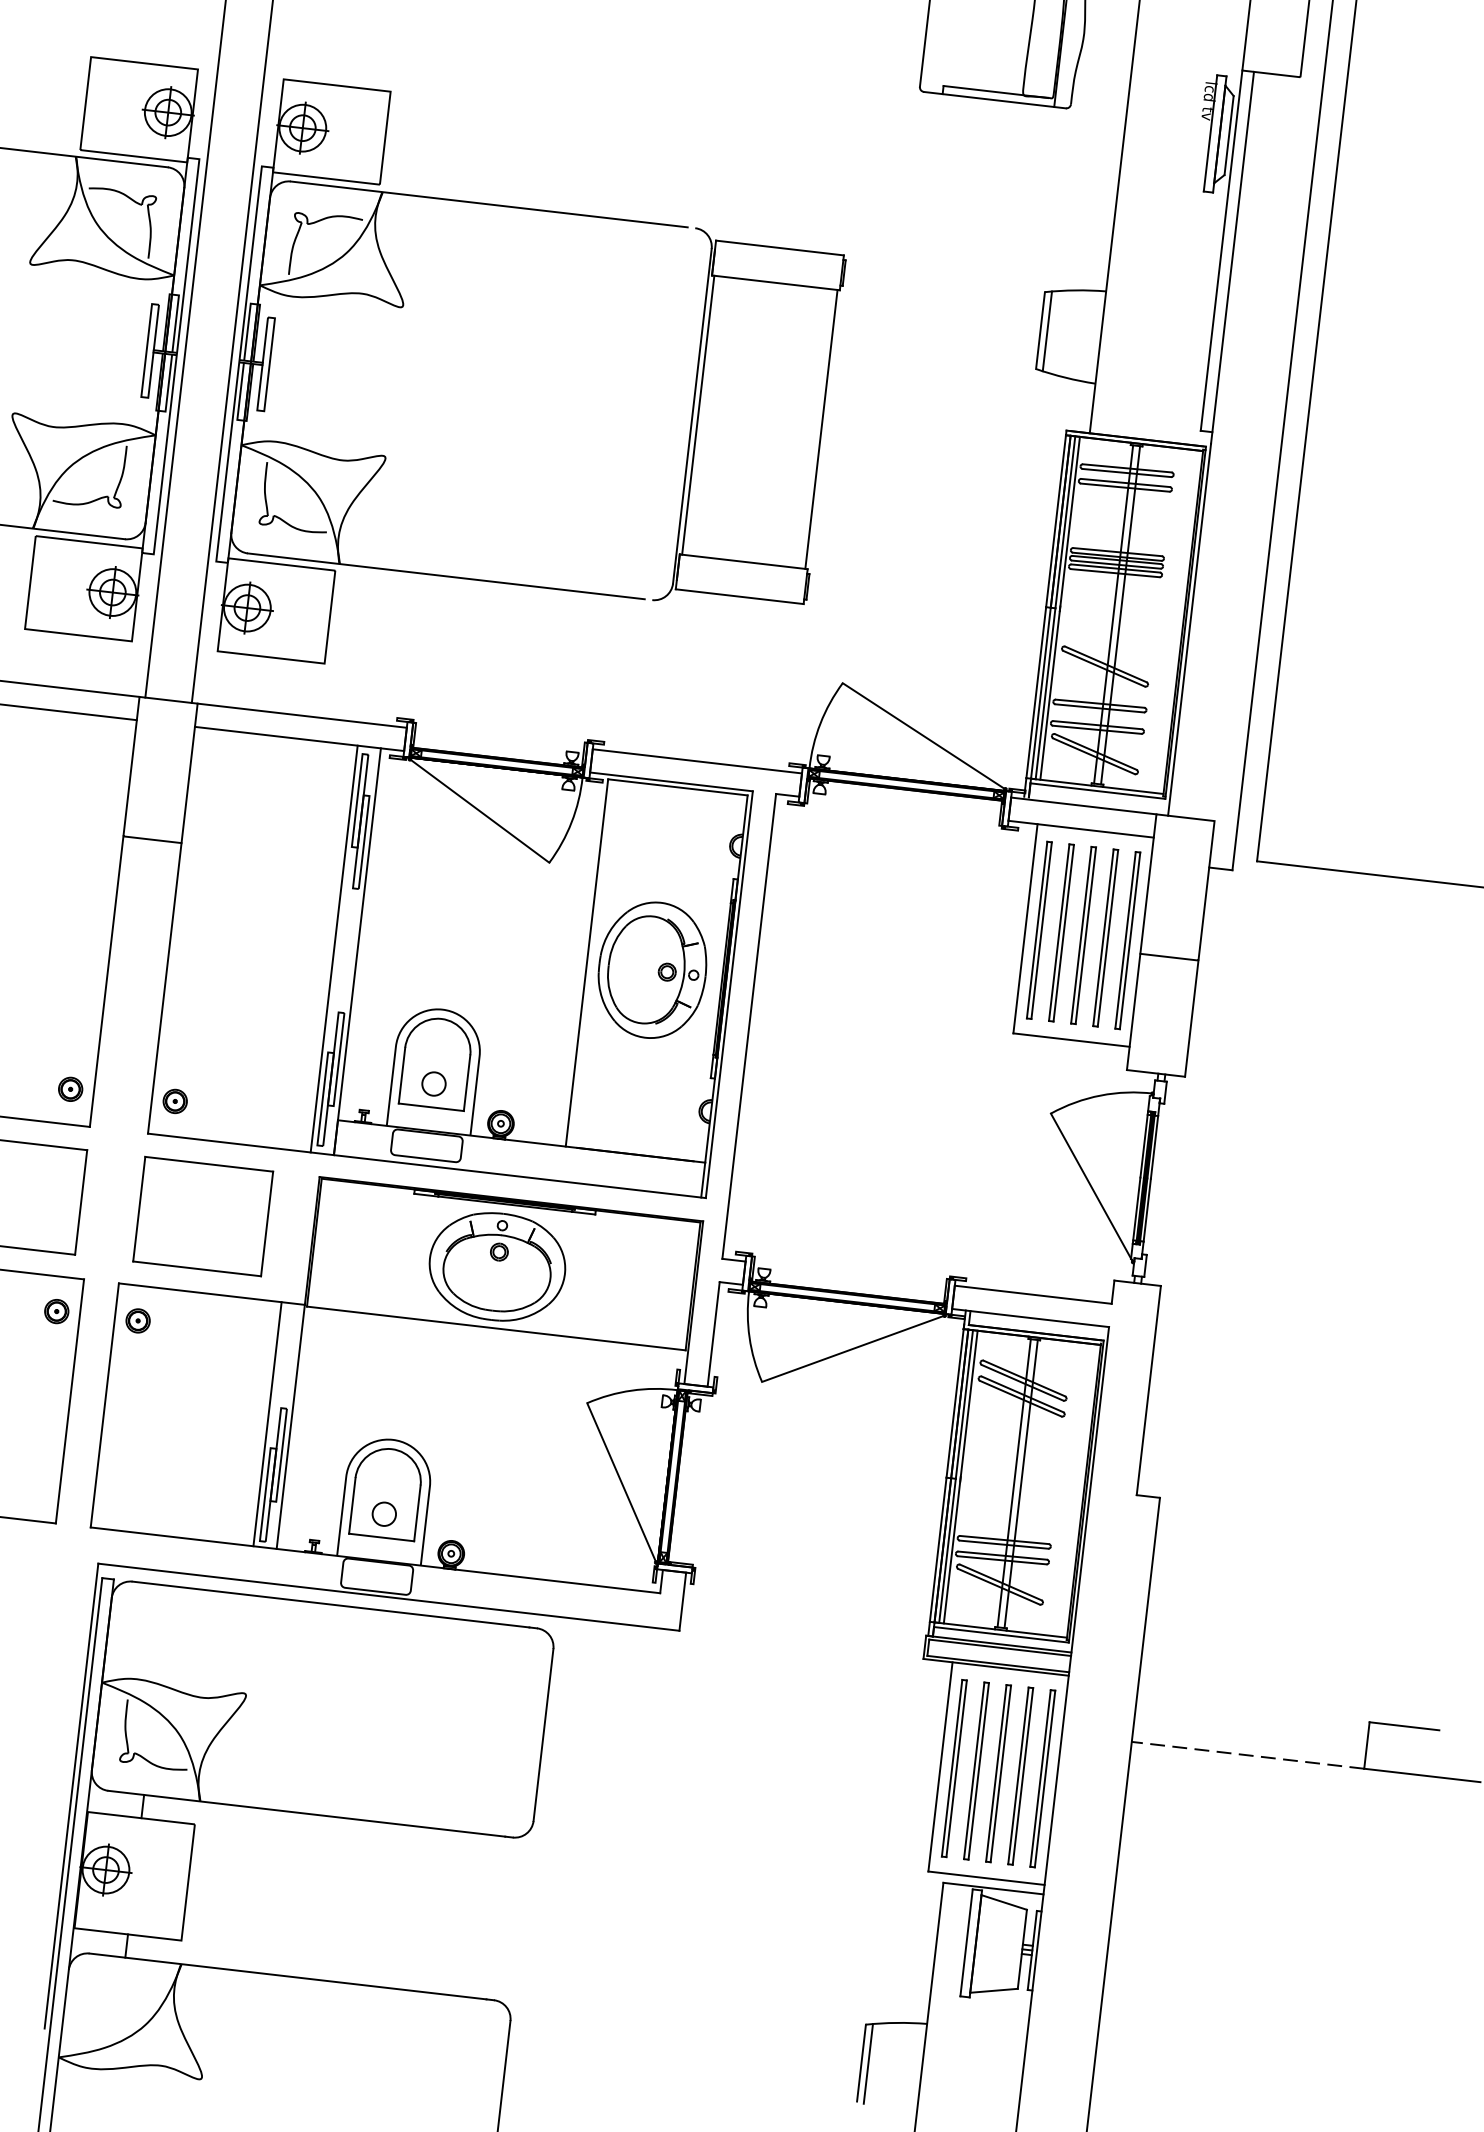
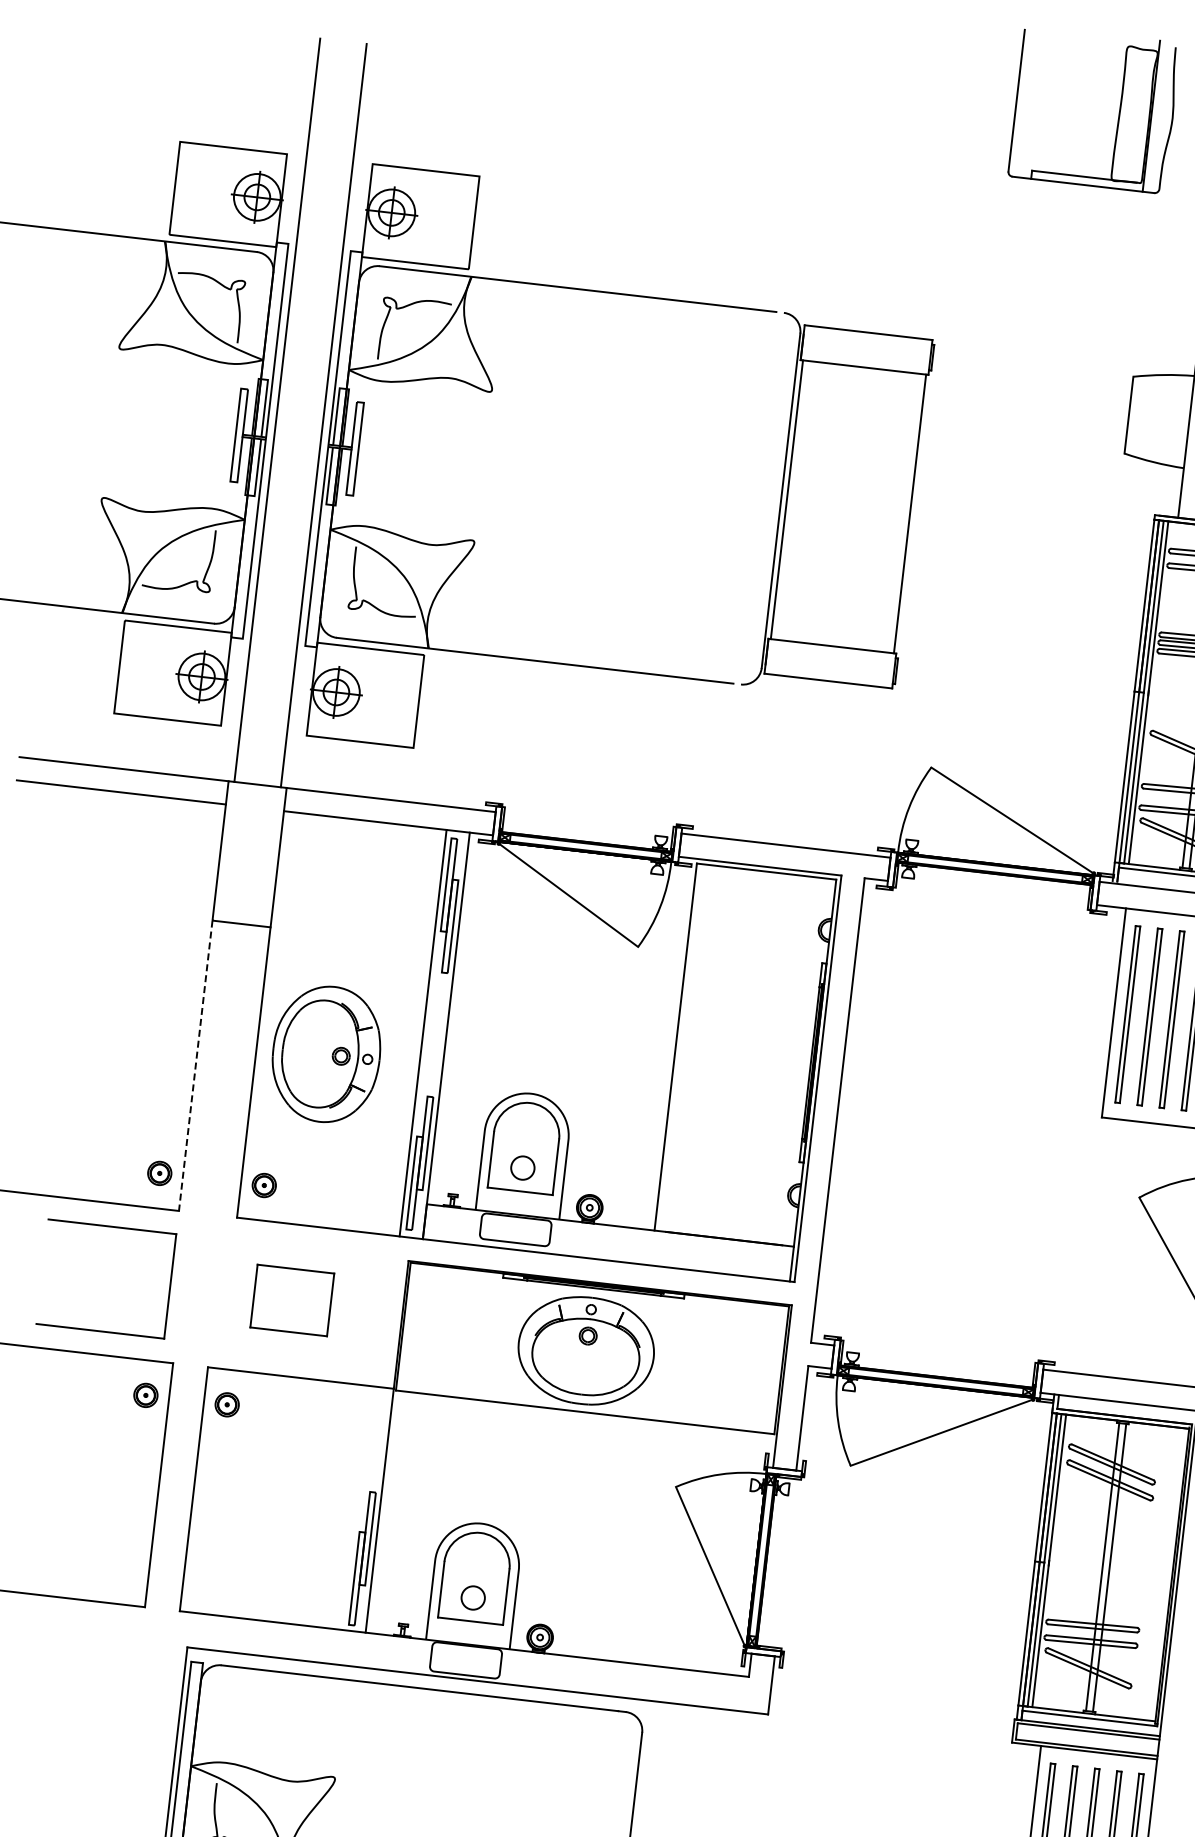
line: (1047, 331) -> (1135, 416), removed
part: (652, 969) -> (326, 1053), moved
line: (106, 982) -> (195, 1066), solid -> dashed
part: (203, 1216) -> (292, 1300), size x0.6
line: (267, 1424) -> (356, 1508), removed

